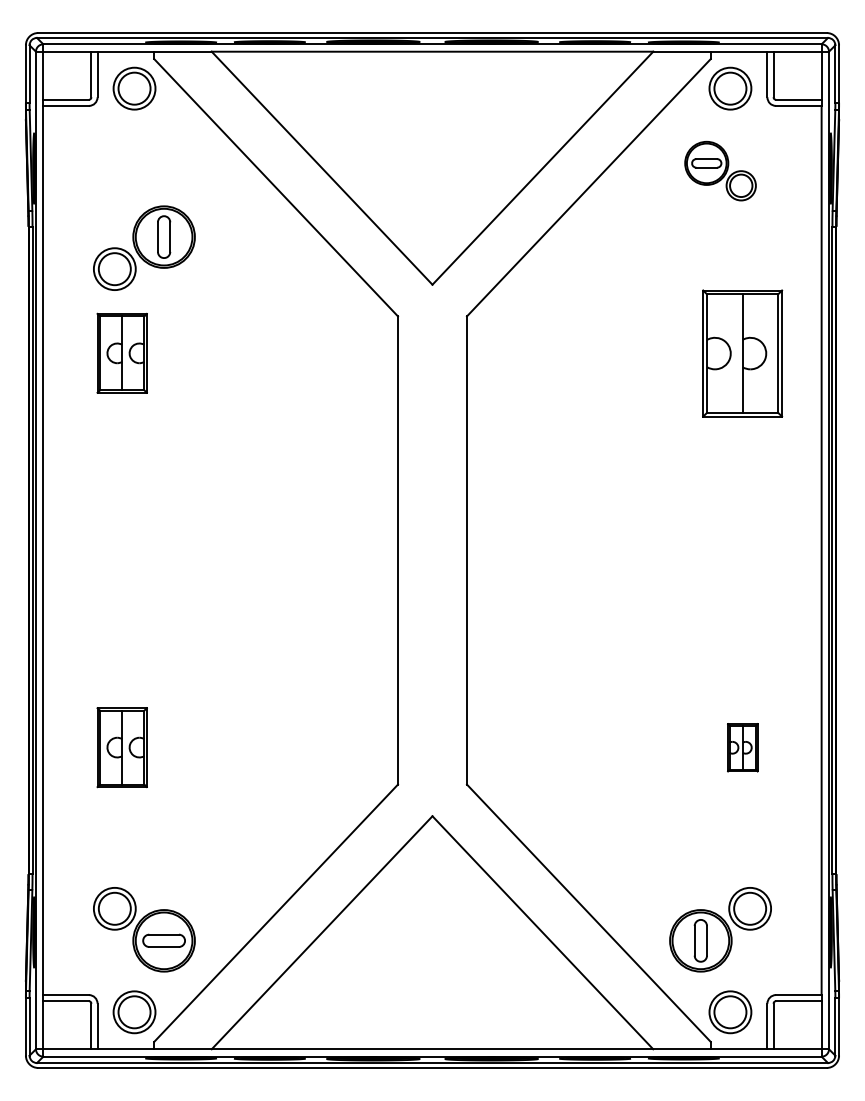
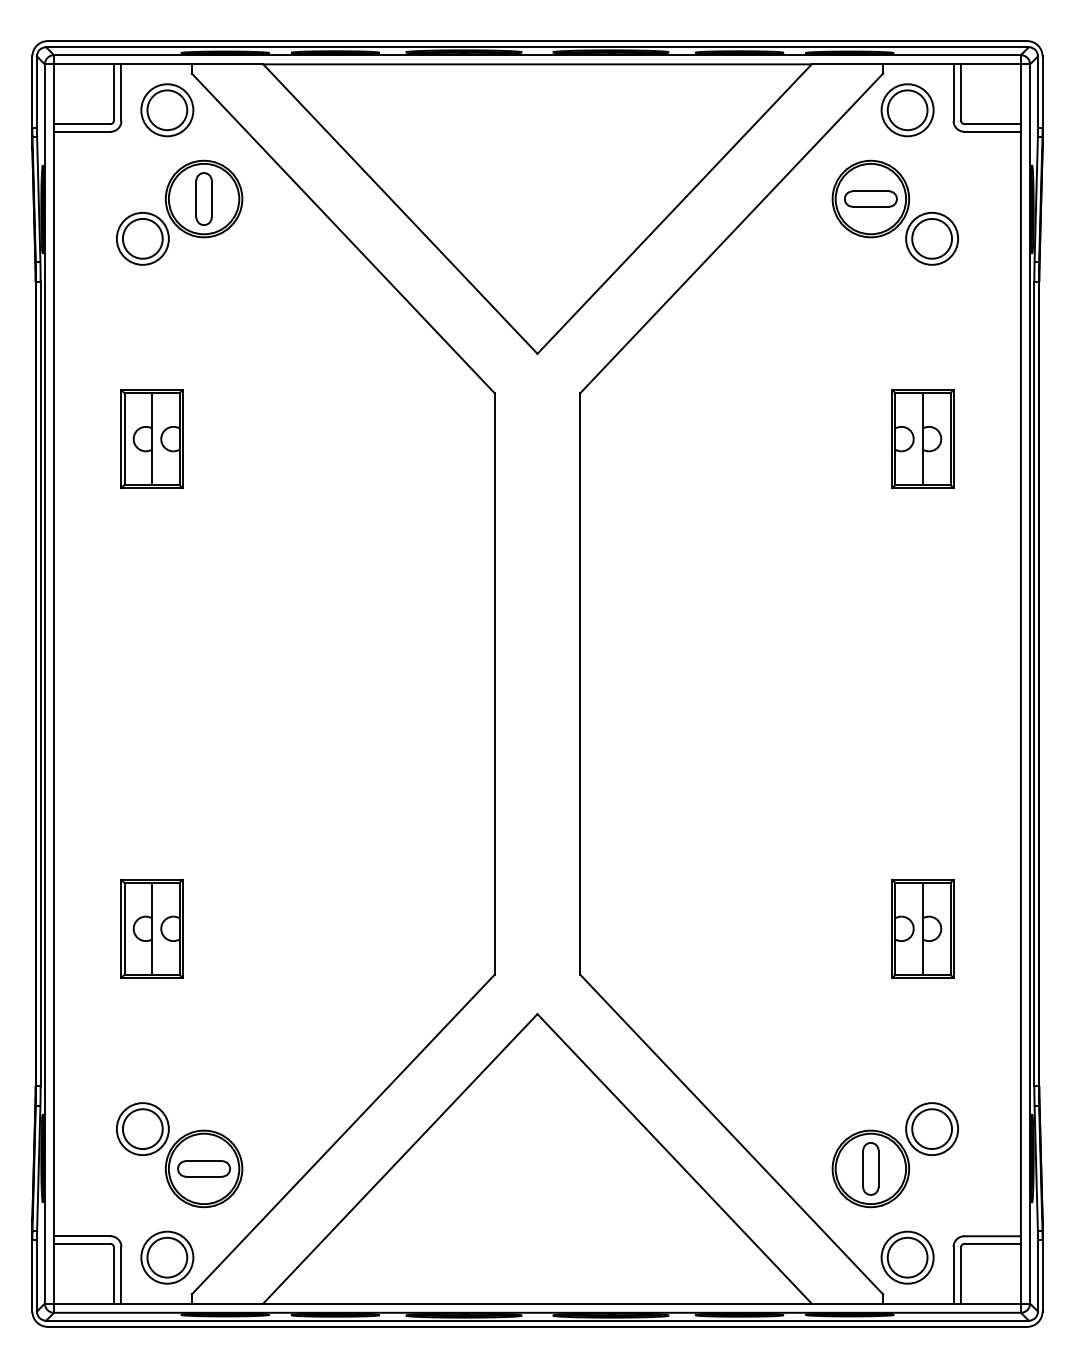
part: (720, 170) -> (895, 211), size x1.43
part: (144, 247) -> (179, 211), moved
part: (742, 352) -> (922, 438), size x0.62
part: (742, 747) -> (922, 928), size x1.67

